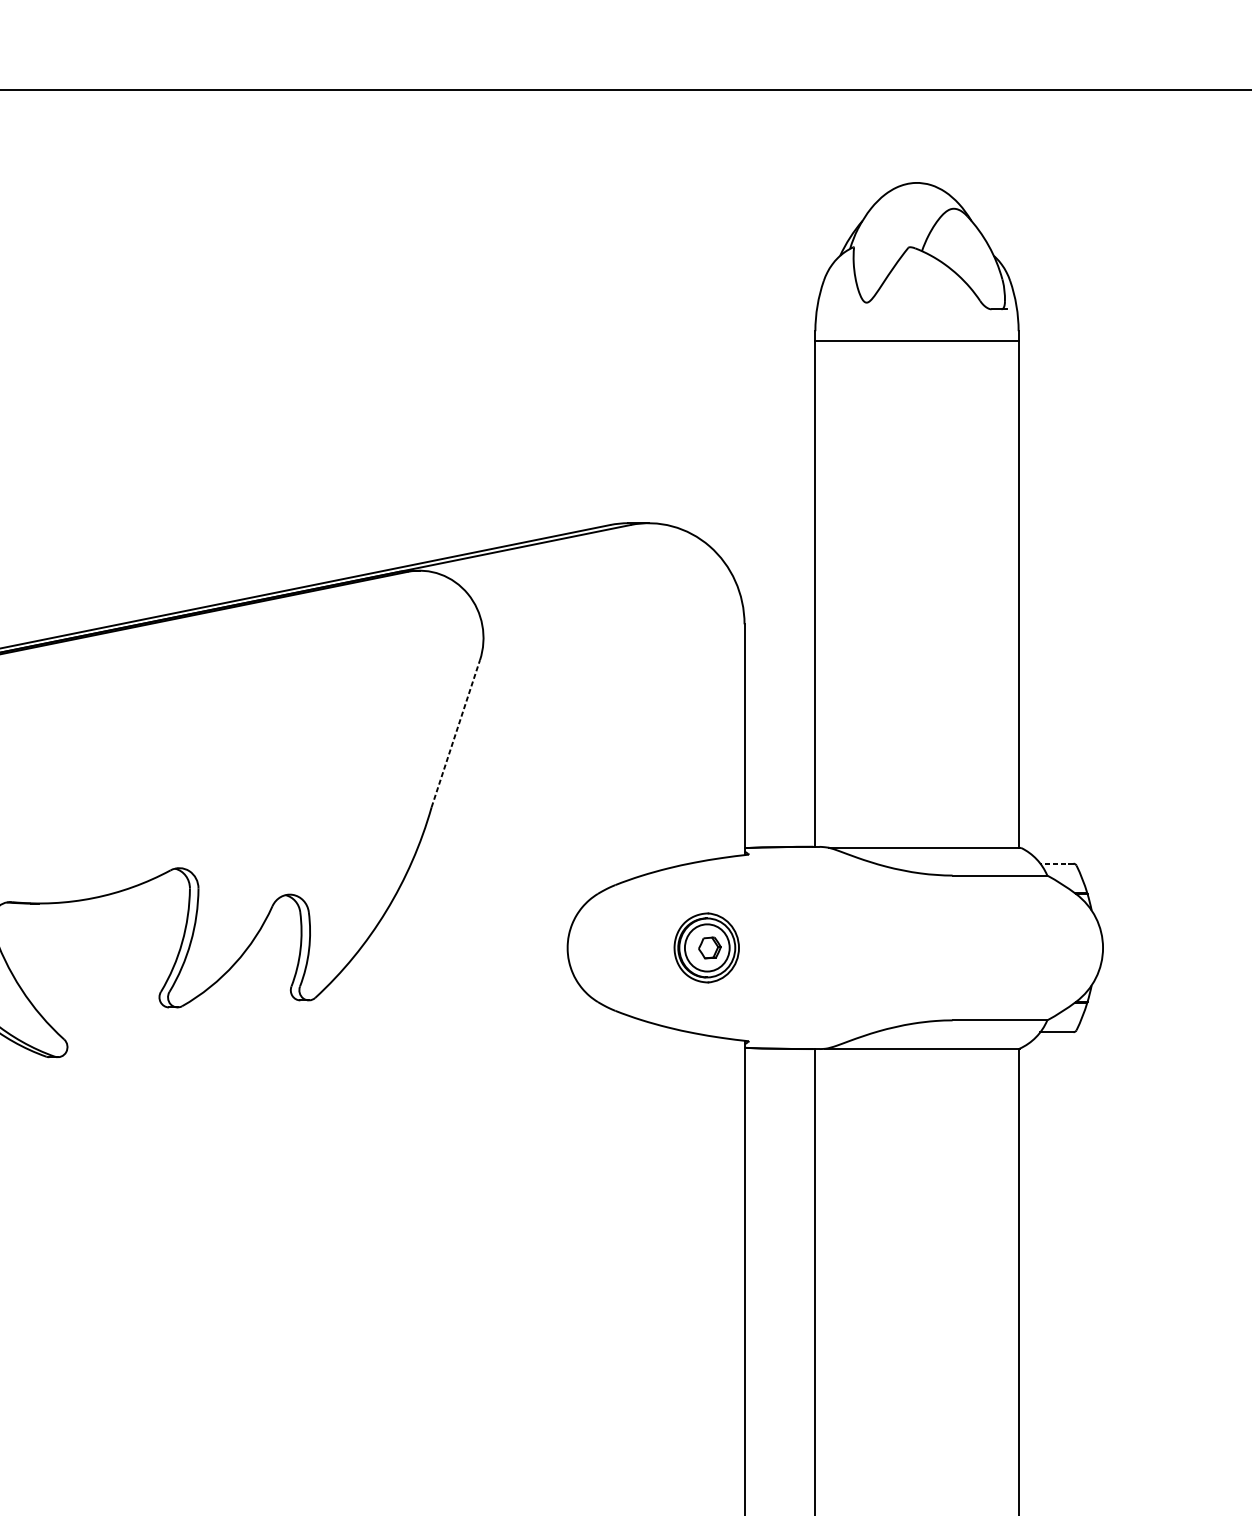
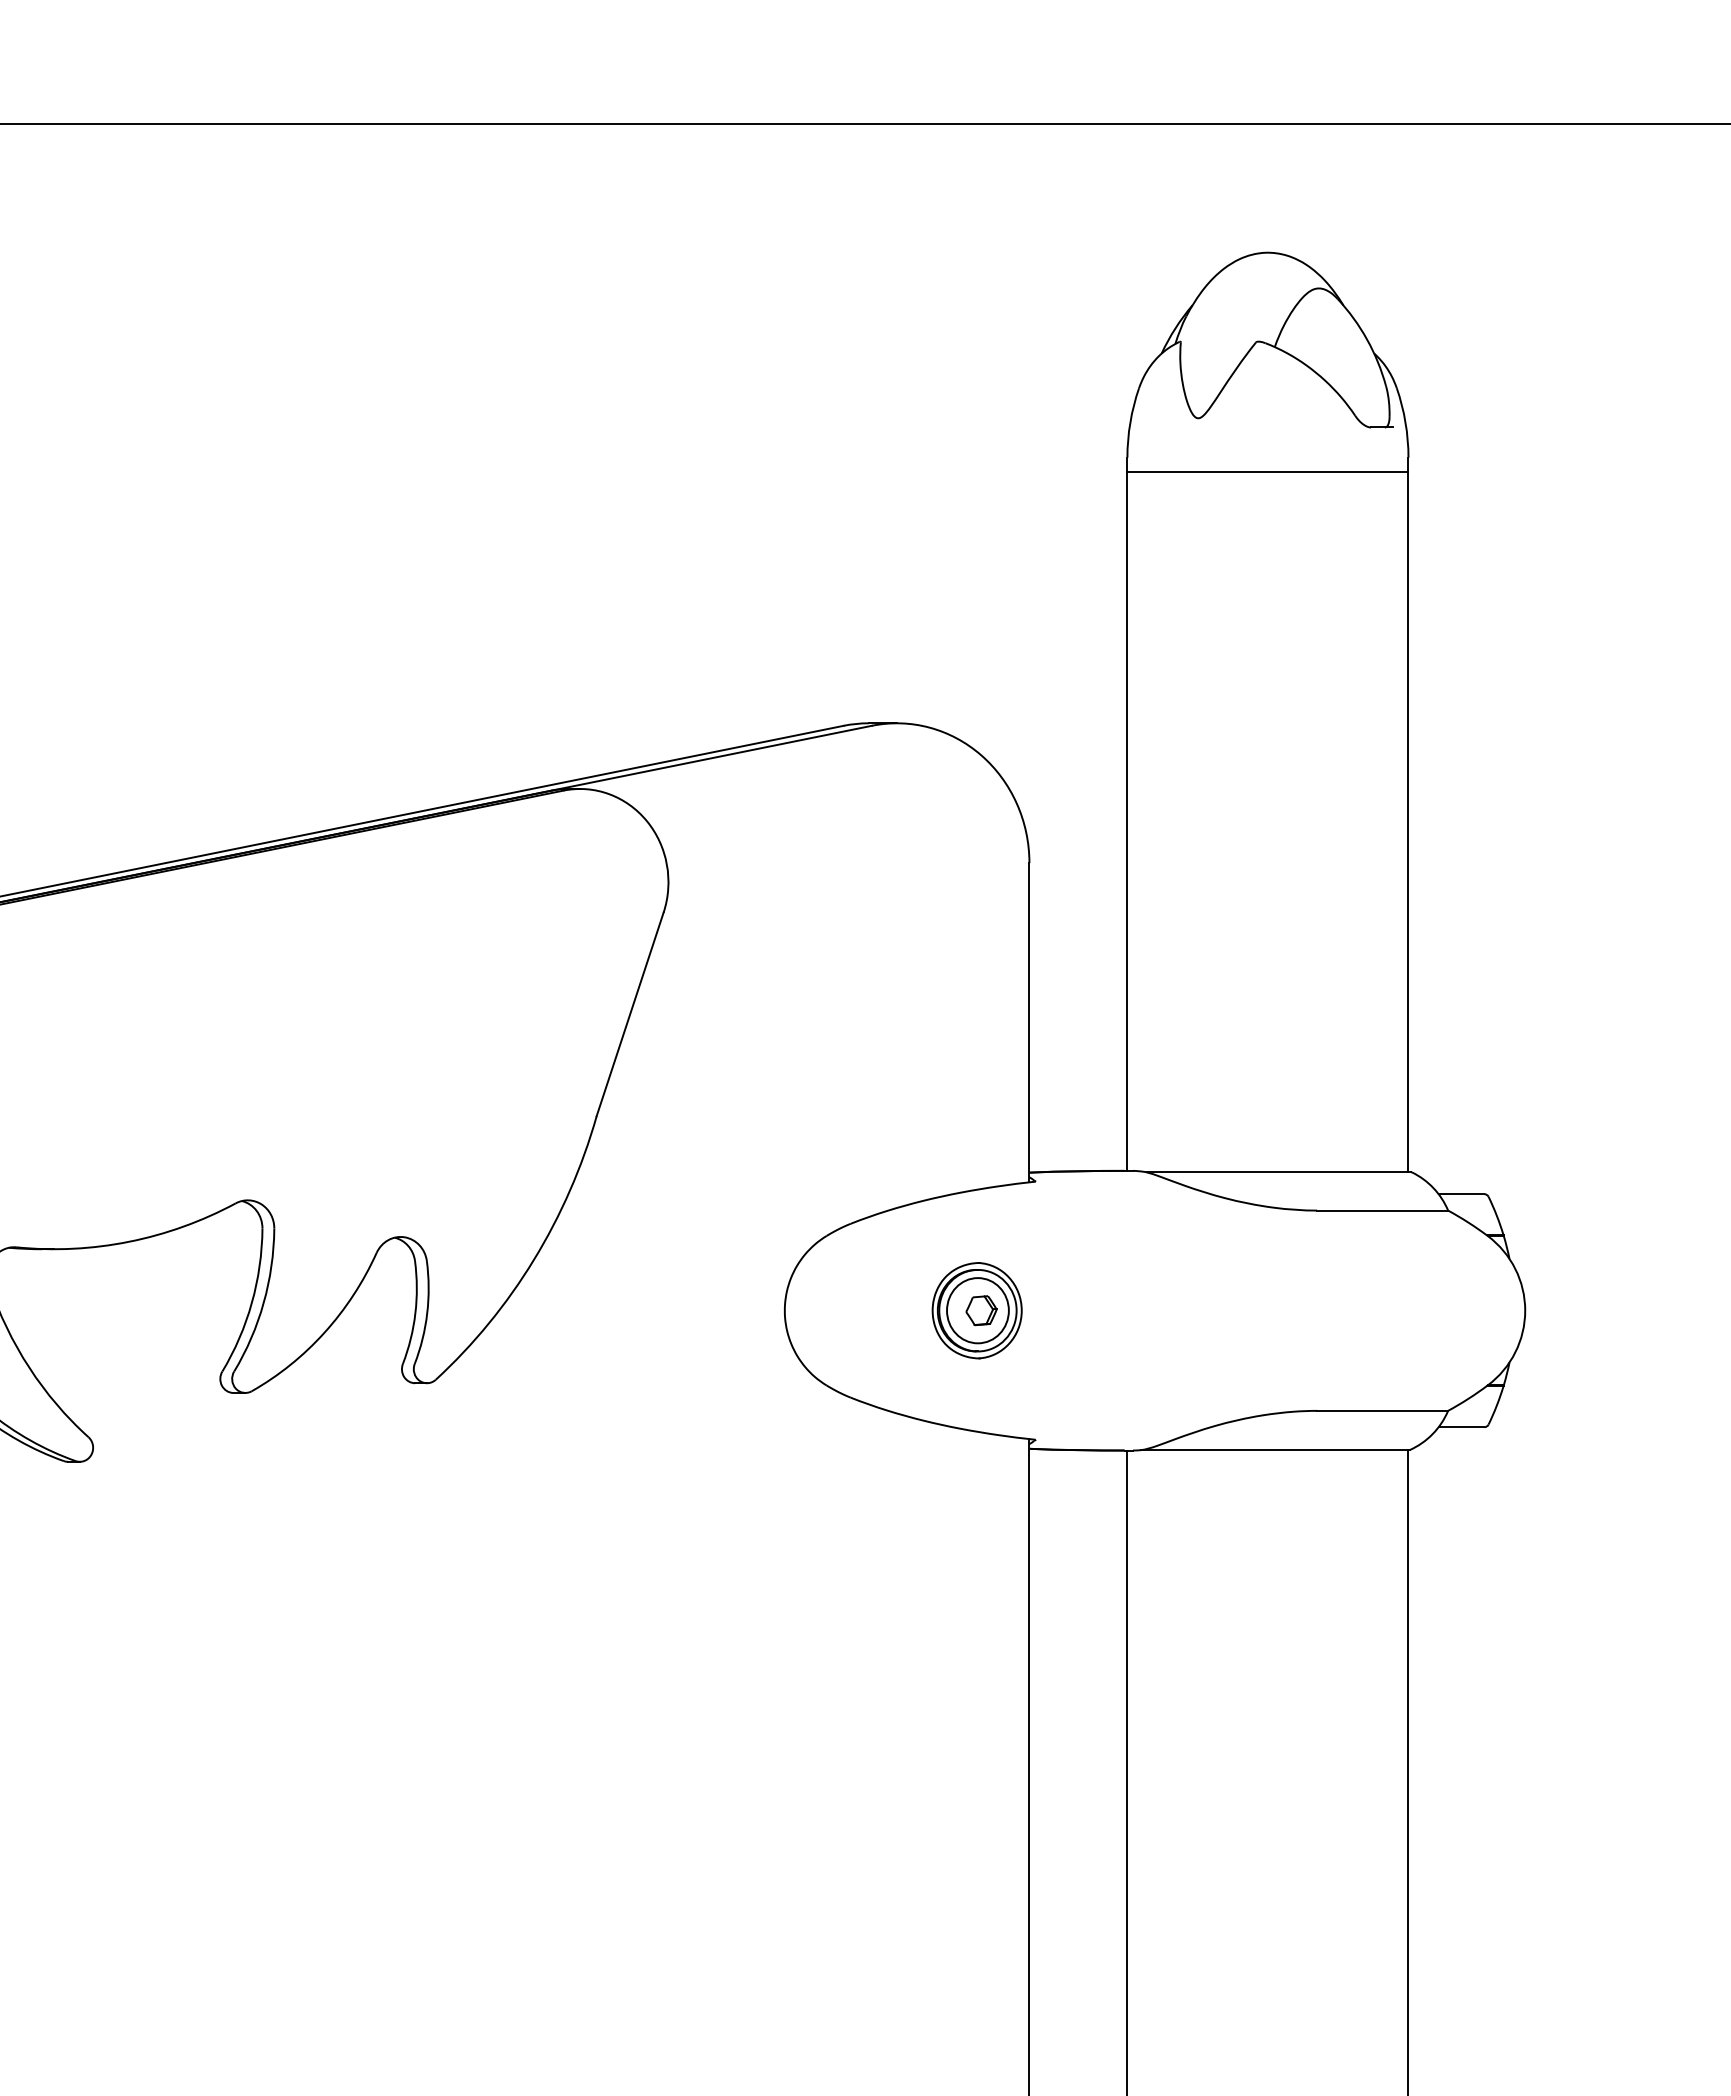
line: (456, 733) -> (630, 1013), dashed -> solid
line: (1056, 863) -> (1461, 1194), dashed -> solid

